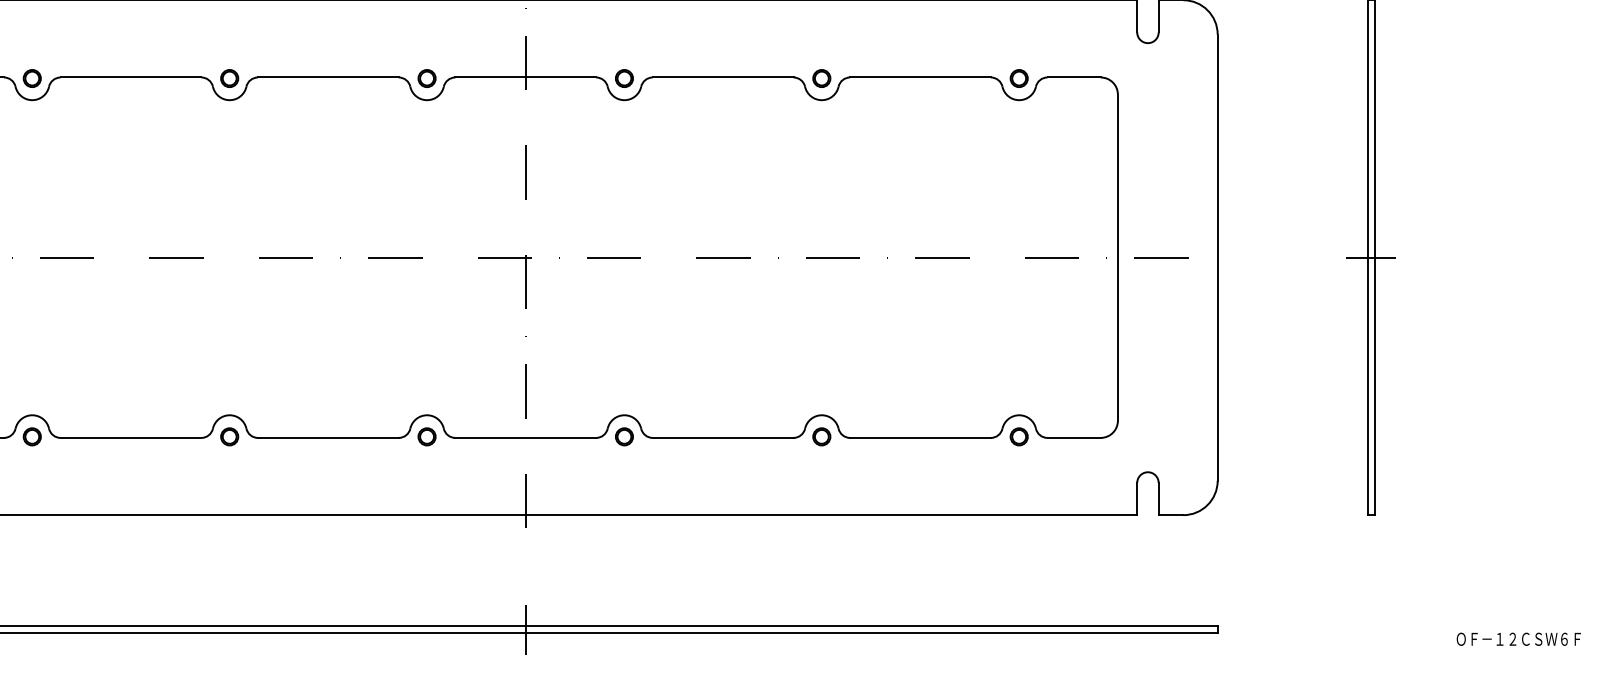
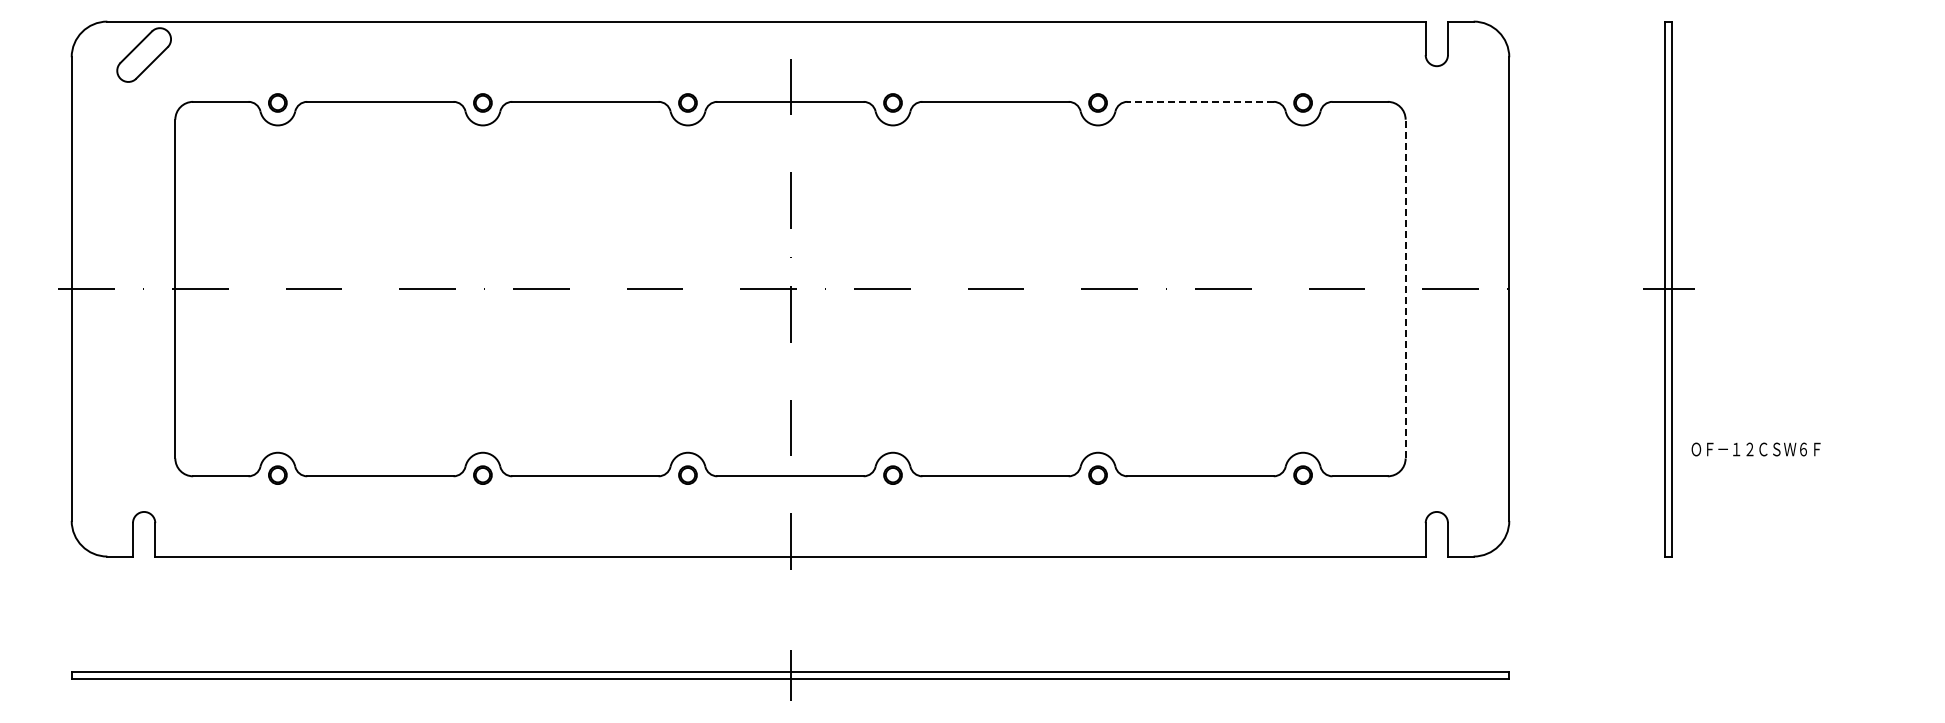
line: (920, 77) -> (1200, 101), solid -> dashed
line: (1117, 257) -> (1405, 288), solid -> dashed
text: (1518, 639) -> (1755, 449), moved

